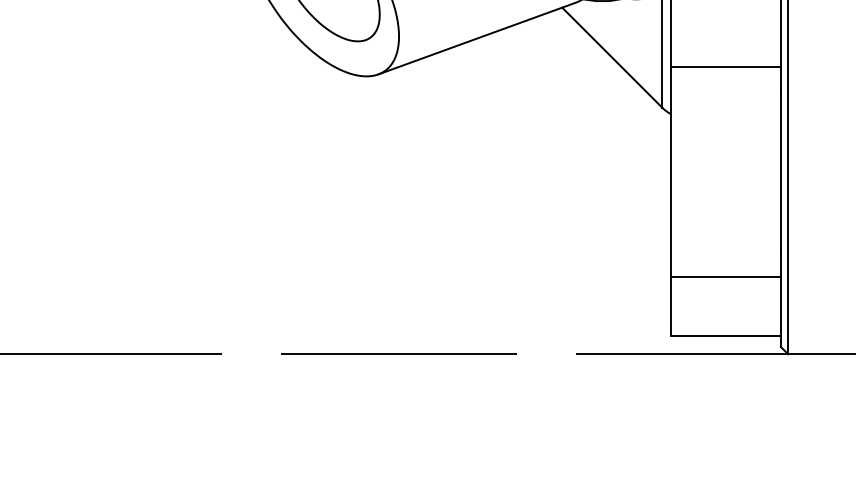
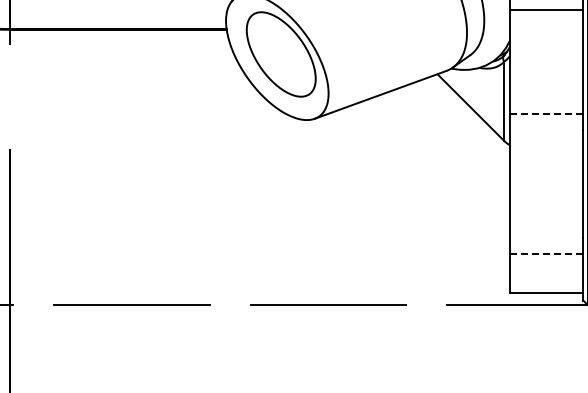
line: (725, 66) -> (546, 113), solid -> dashed
line: (725, 276) -> (546, 253), solid -> dashed

